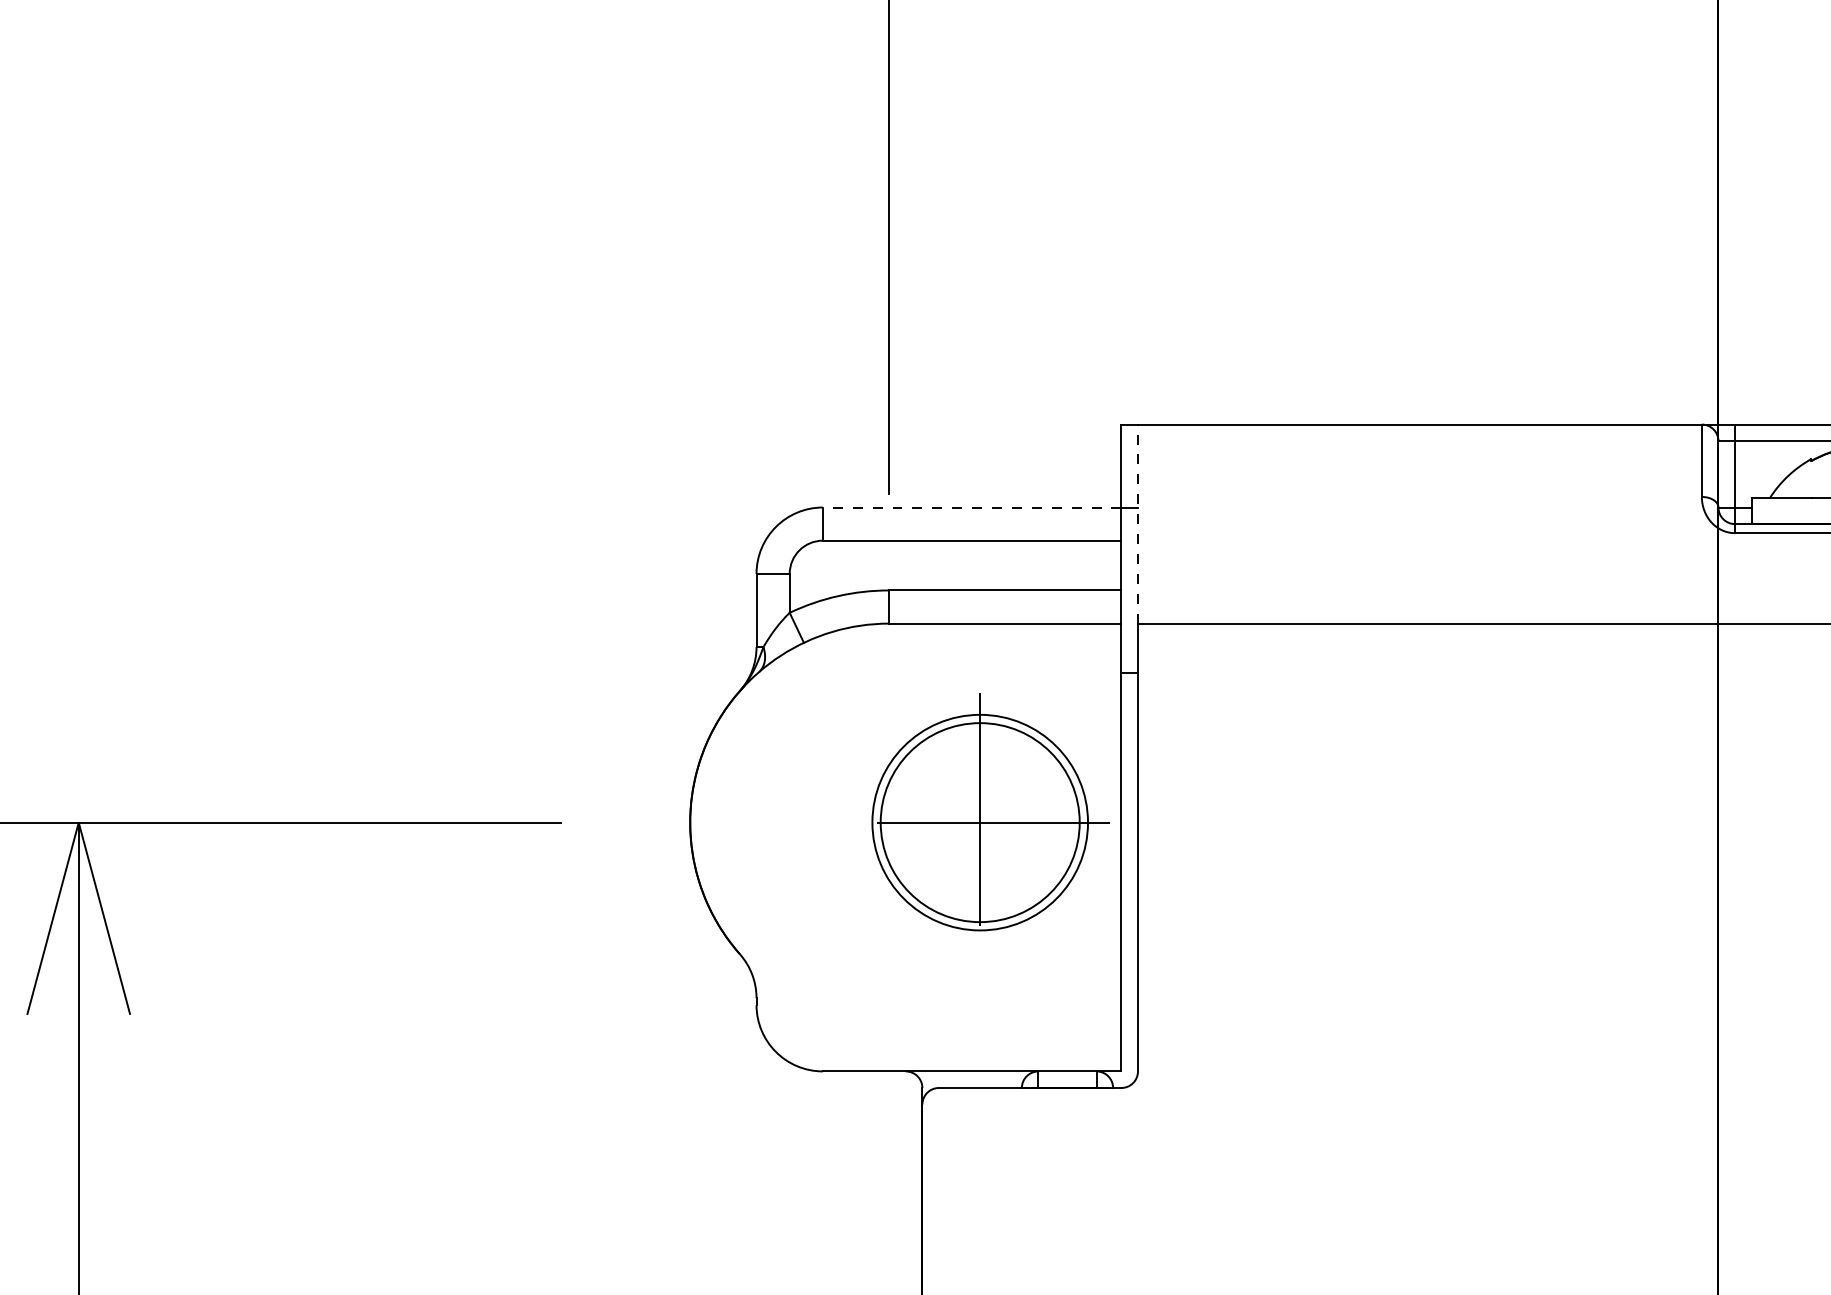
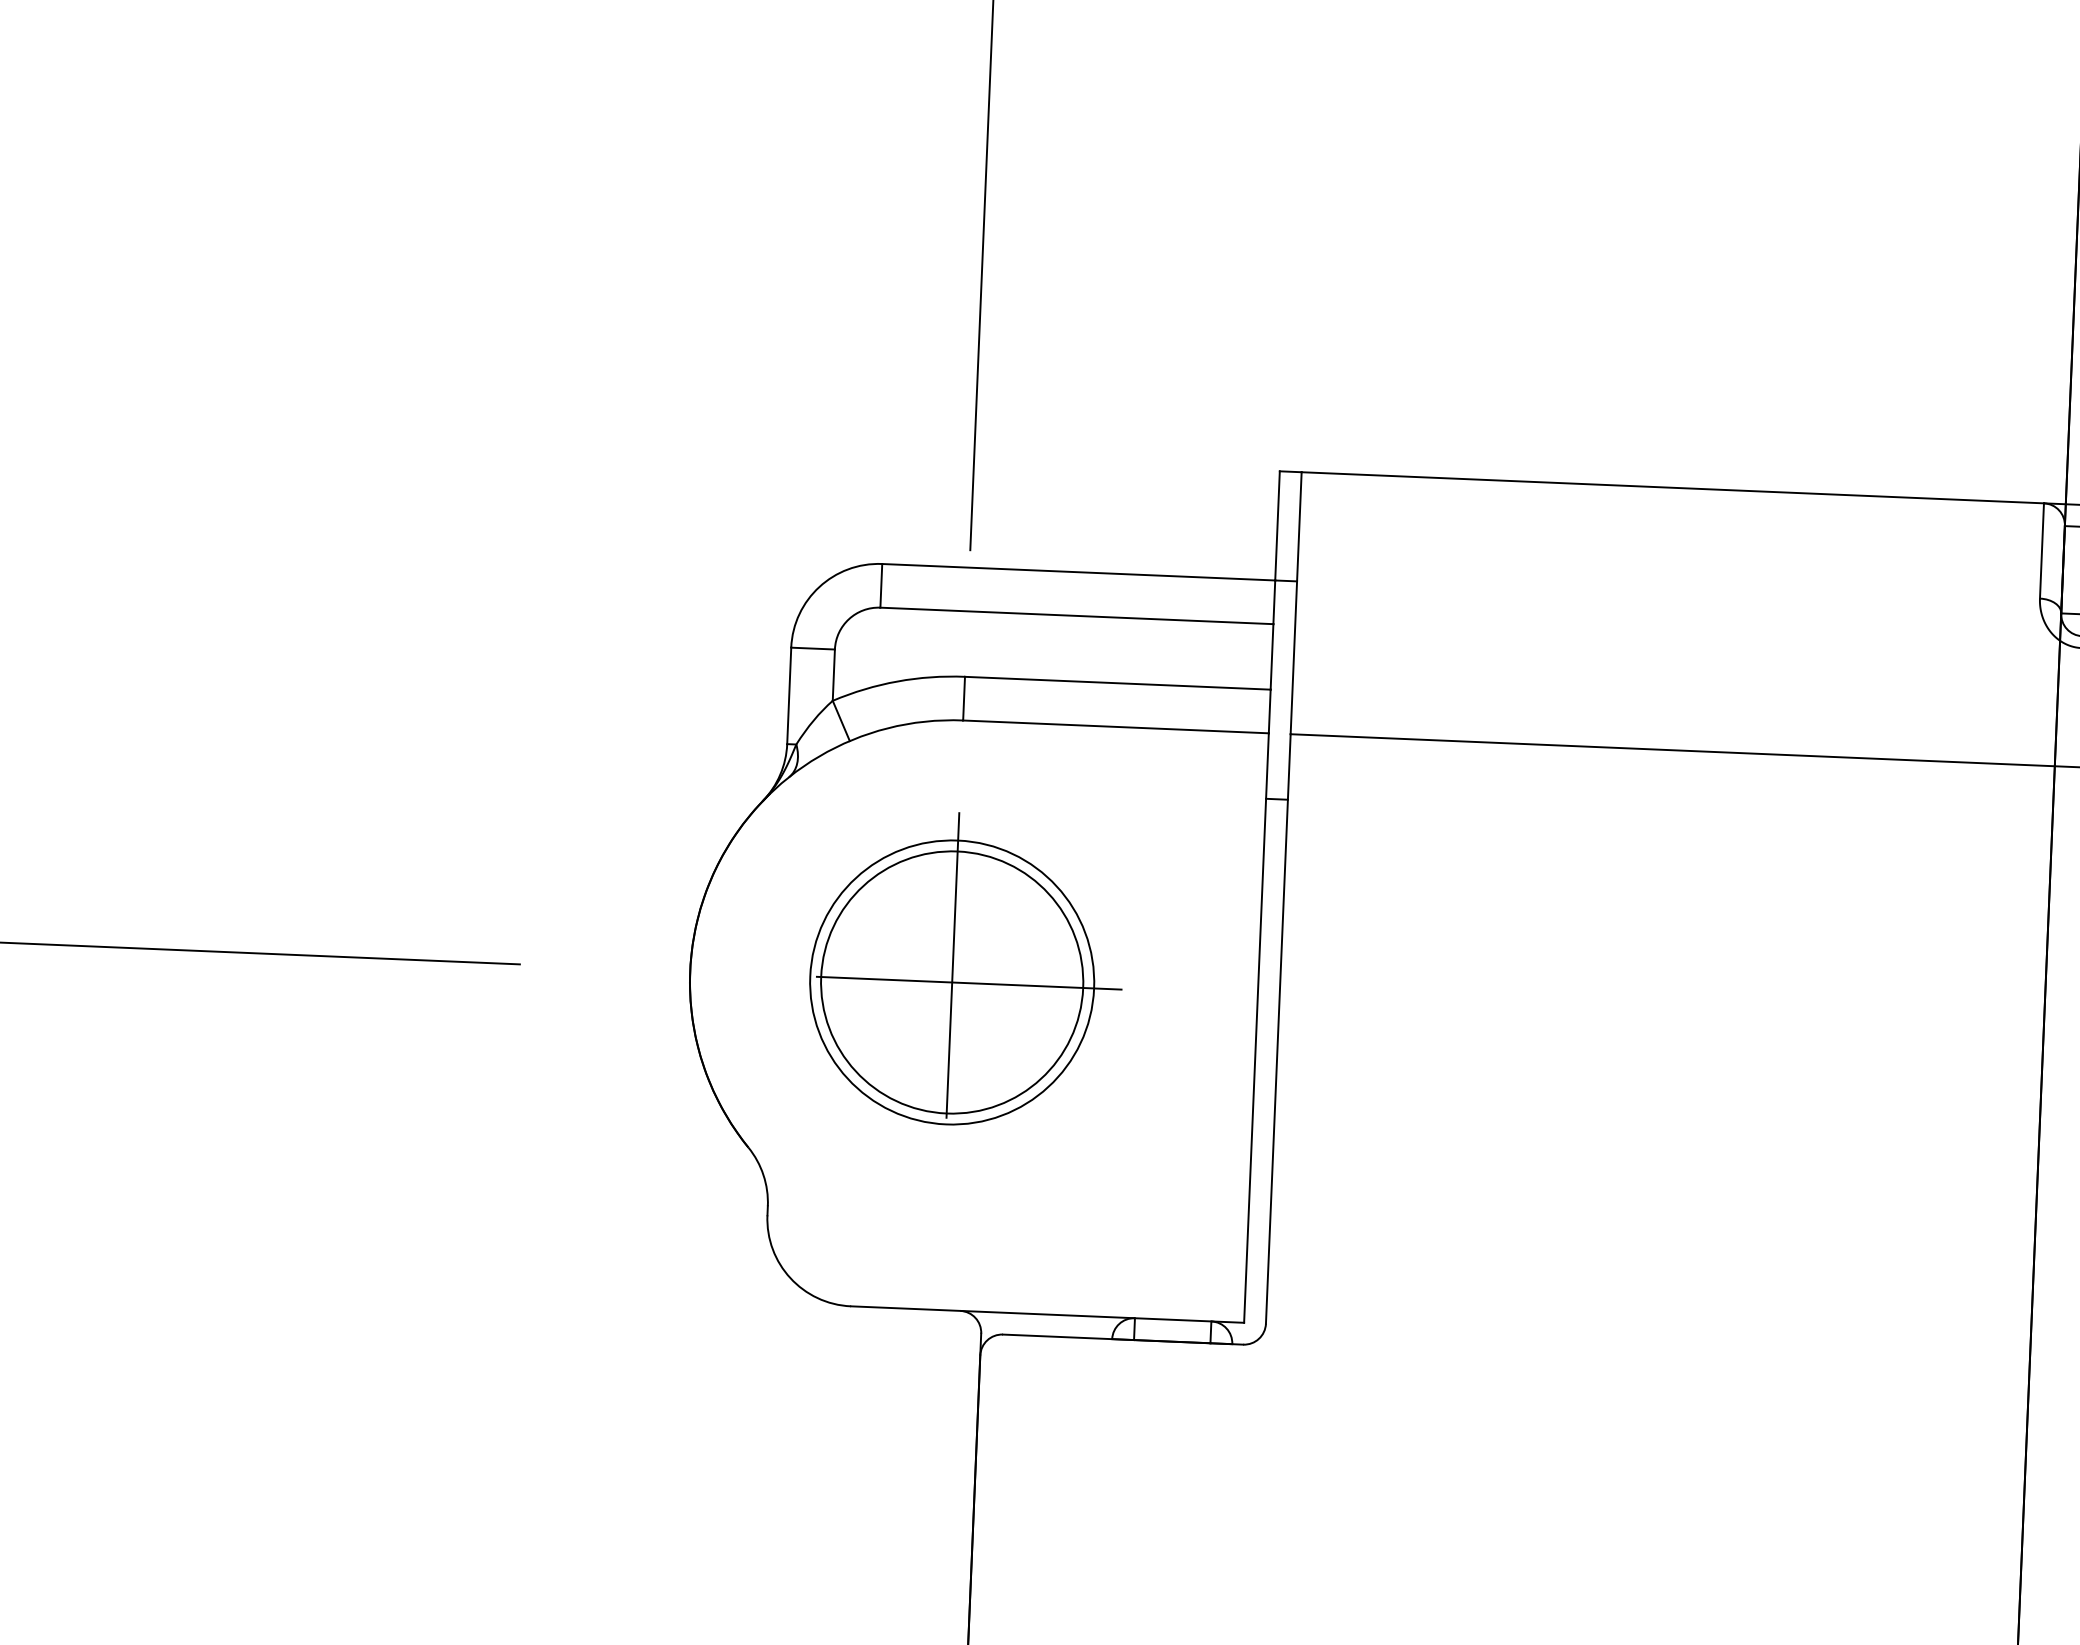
line: (971, 507) -> (1077, 572), dashed -> solid
line: (1137, 524) -> (1295, 603), dashed -> solid
part: (990, 812) -> (966, 969), moved

